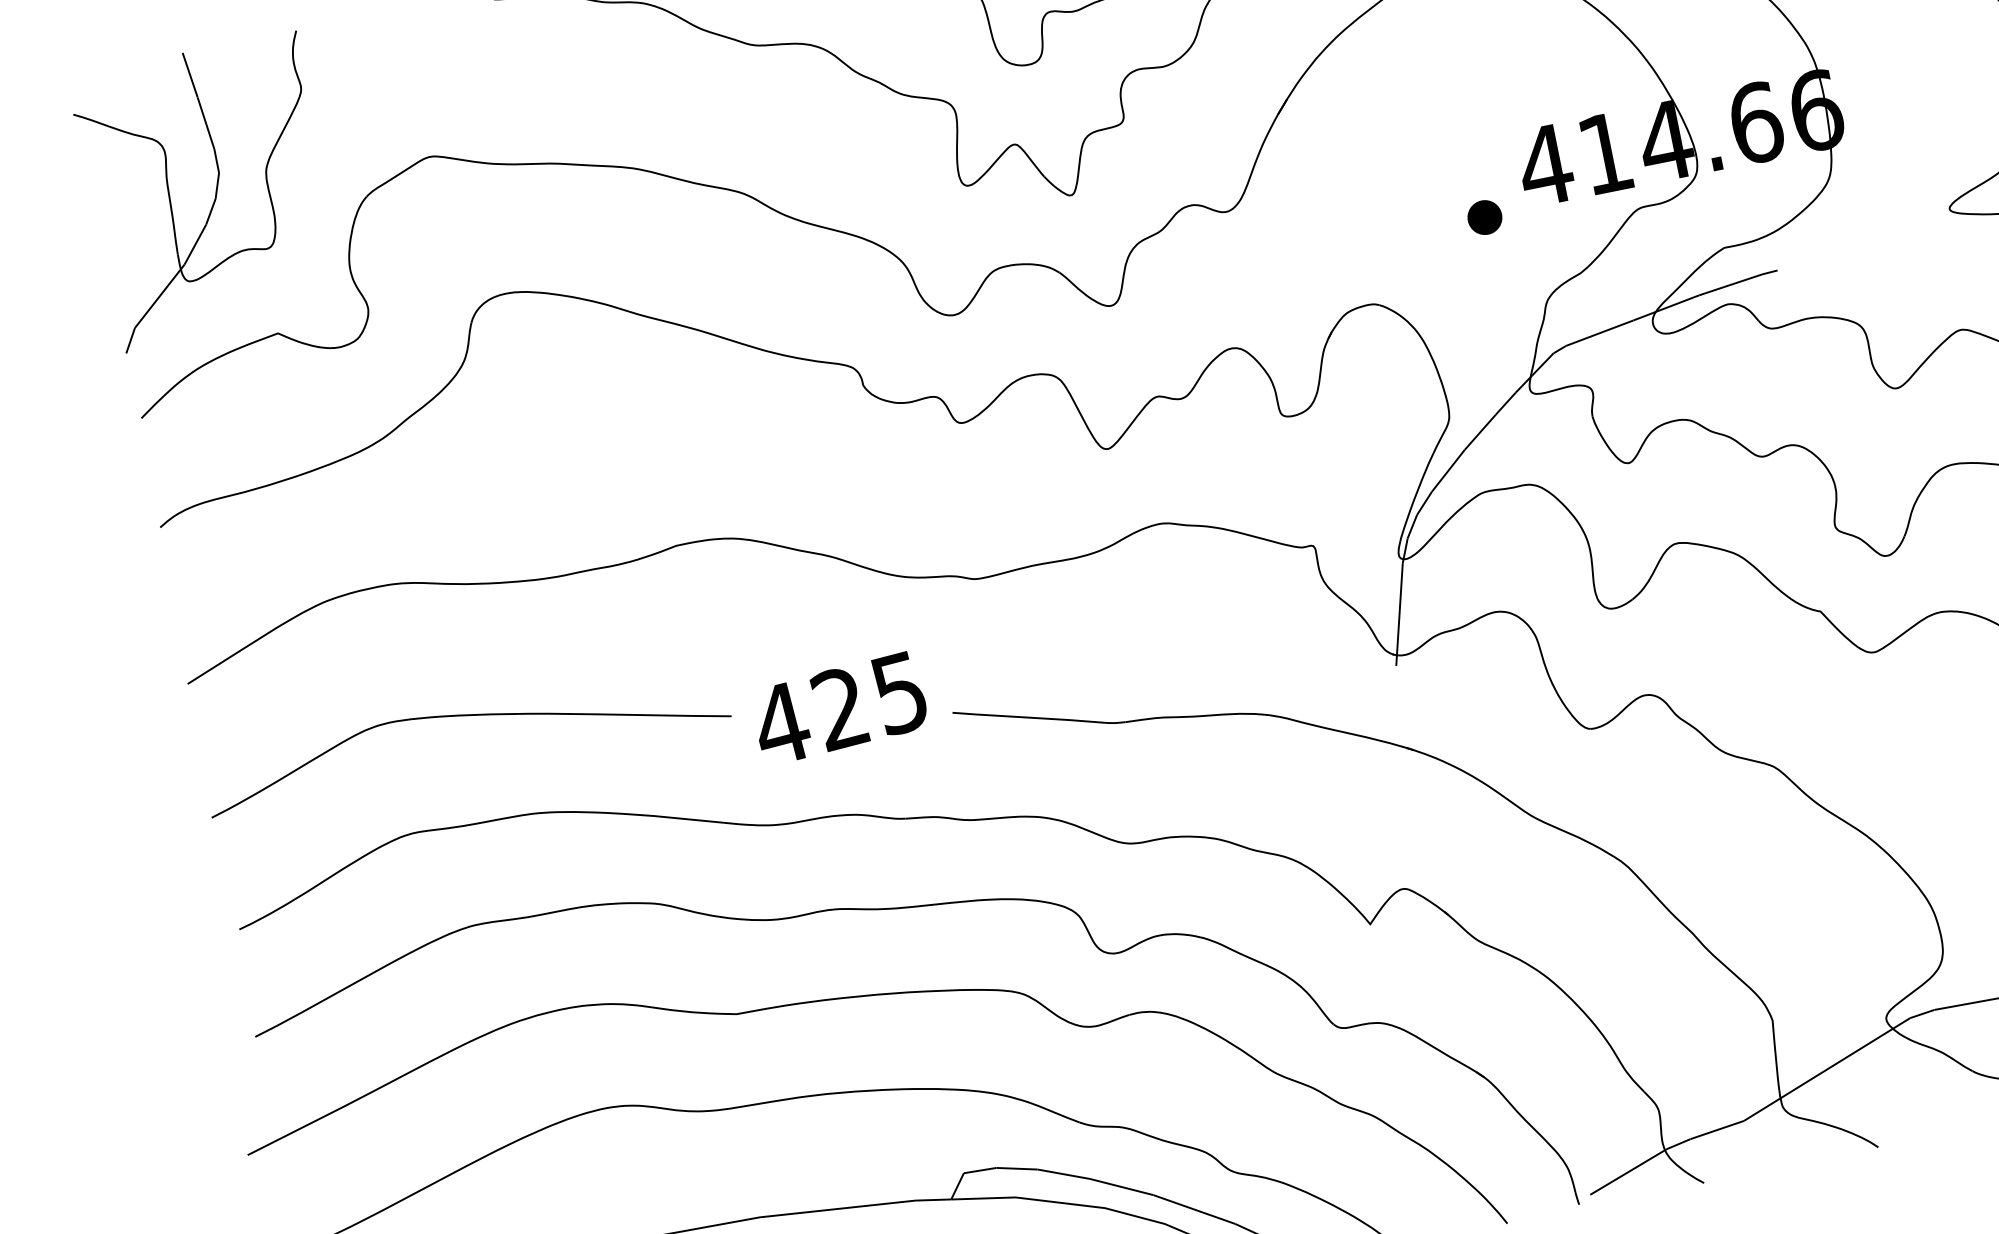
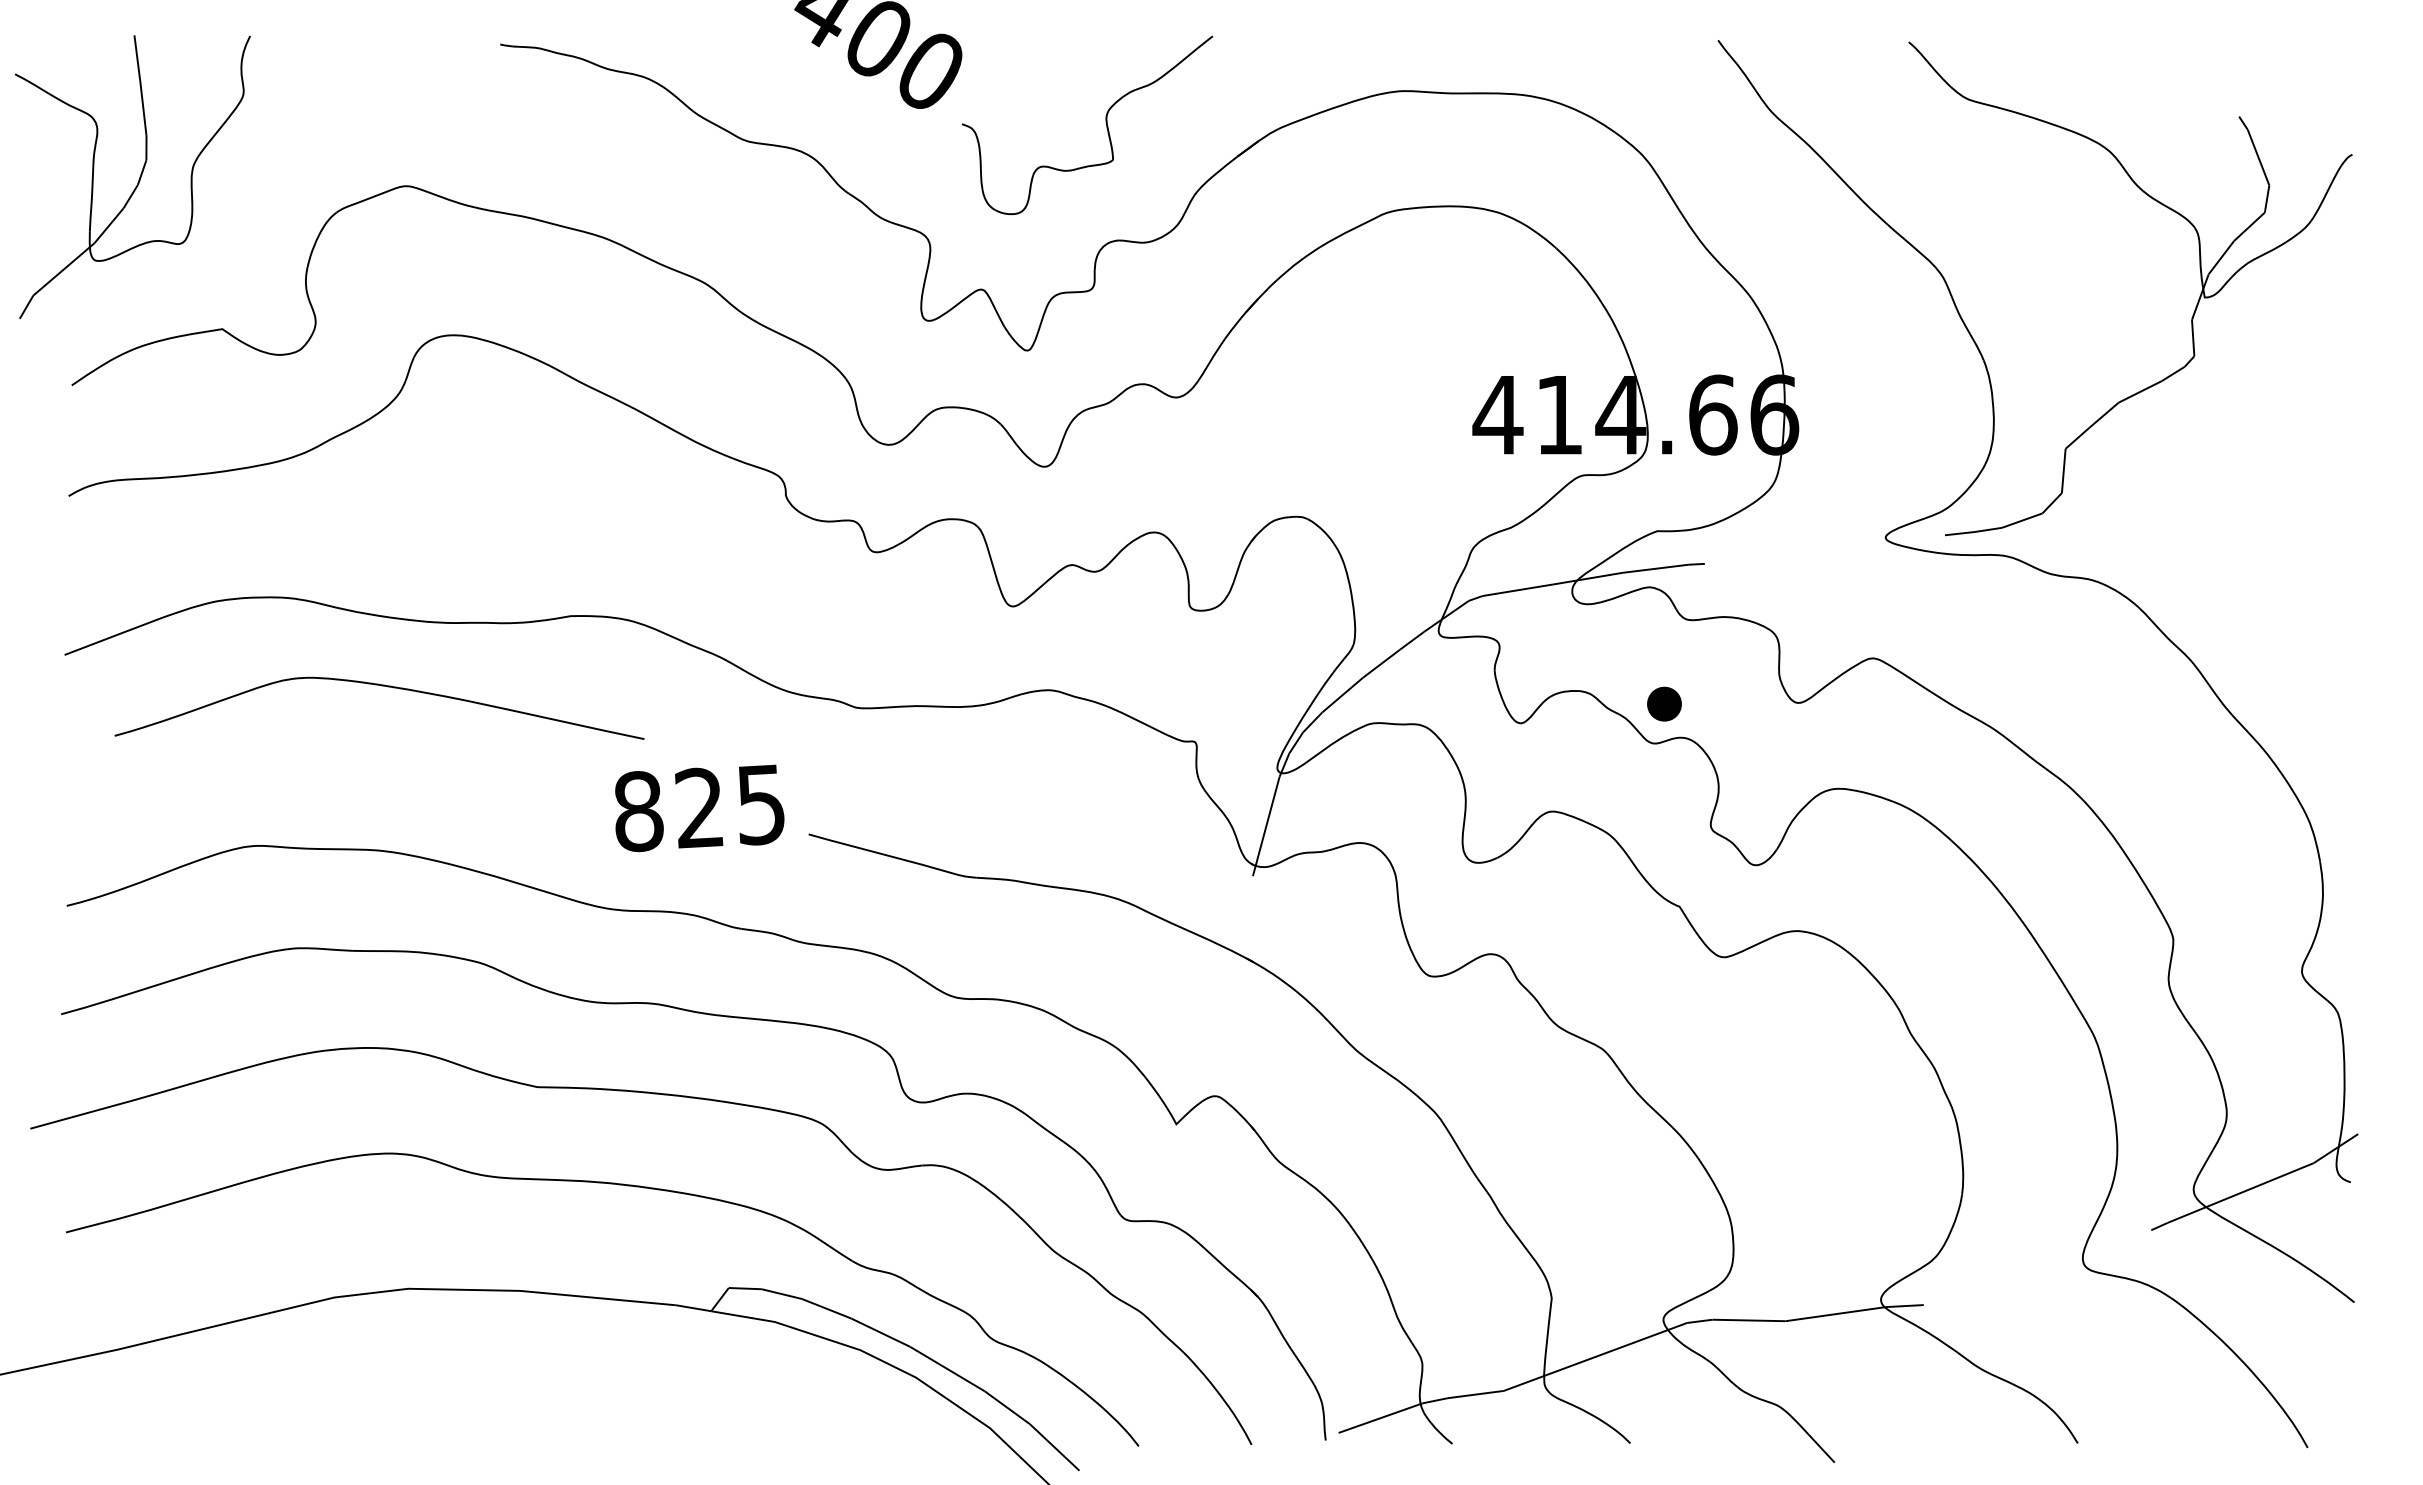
part: (215, 193) -> (138, 179), moved
part: (1484, 216) -> (1664, 703), moved
curve: (463, 716) -> (381, 686), moved
text: (782, 723) -> (639, 811), 425 -> 825

